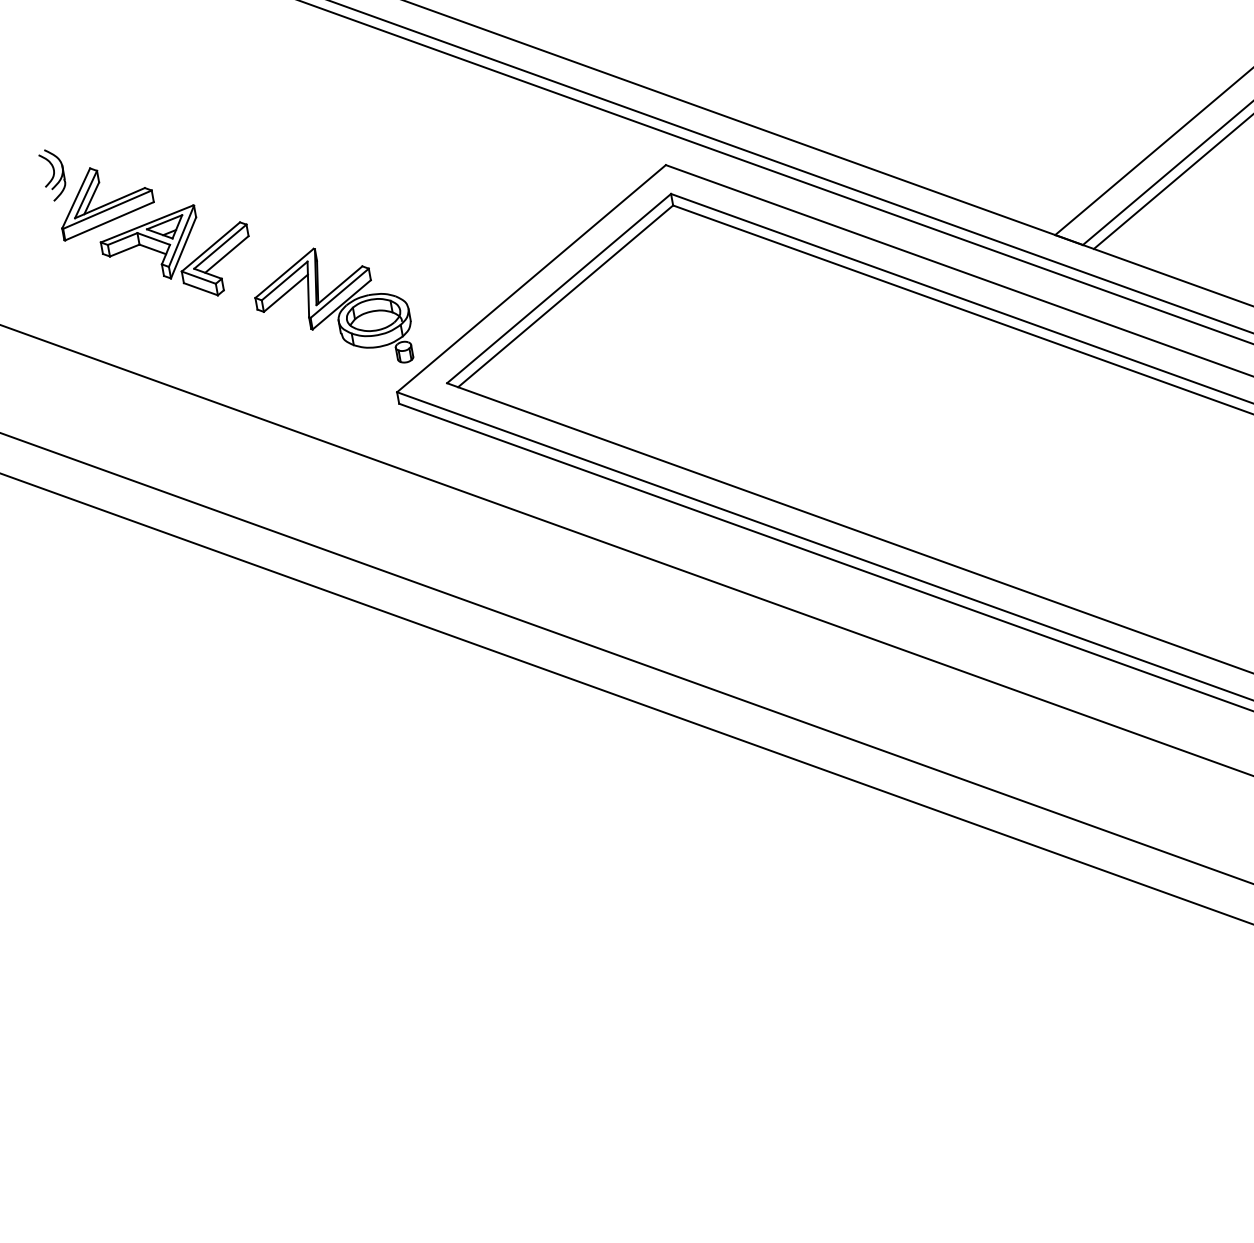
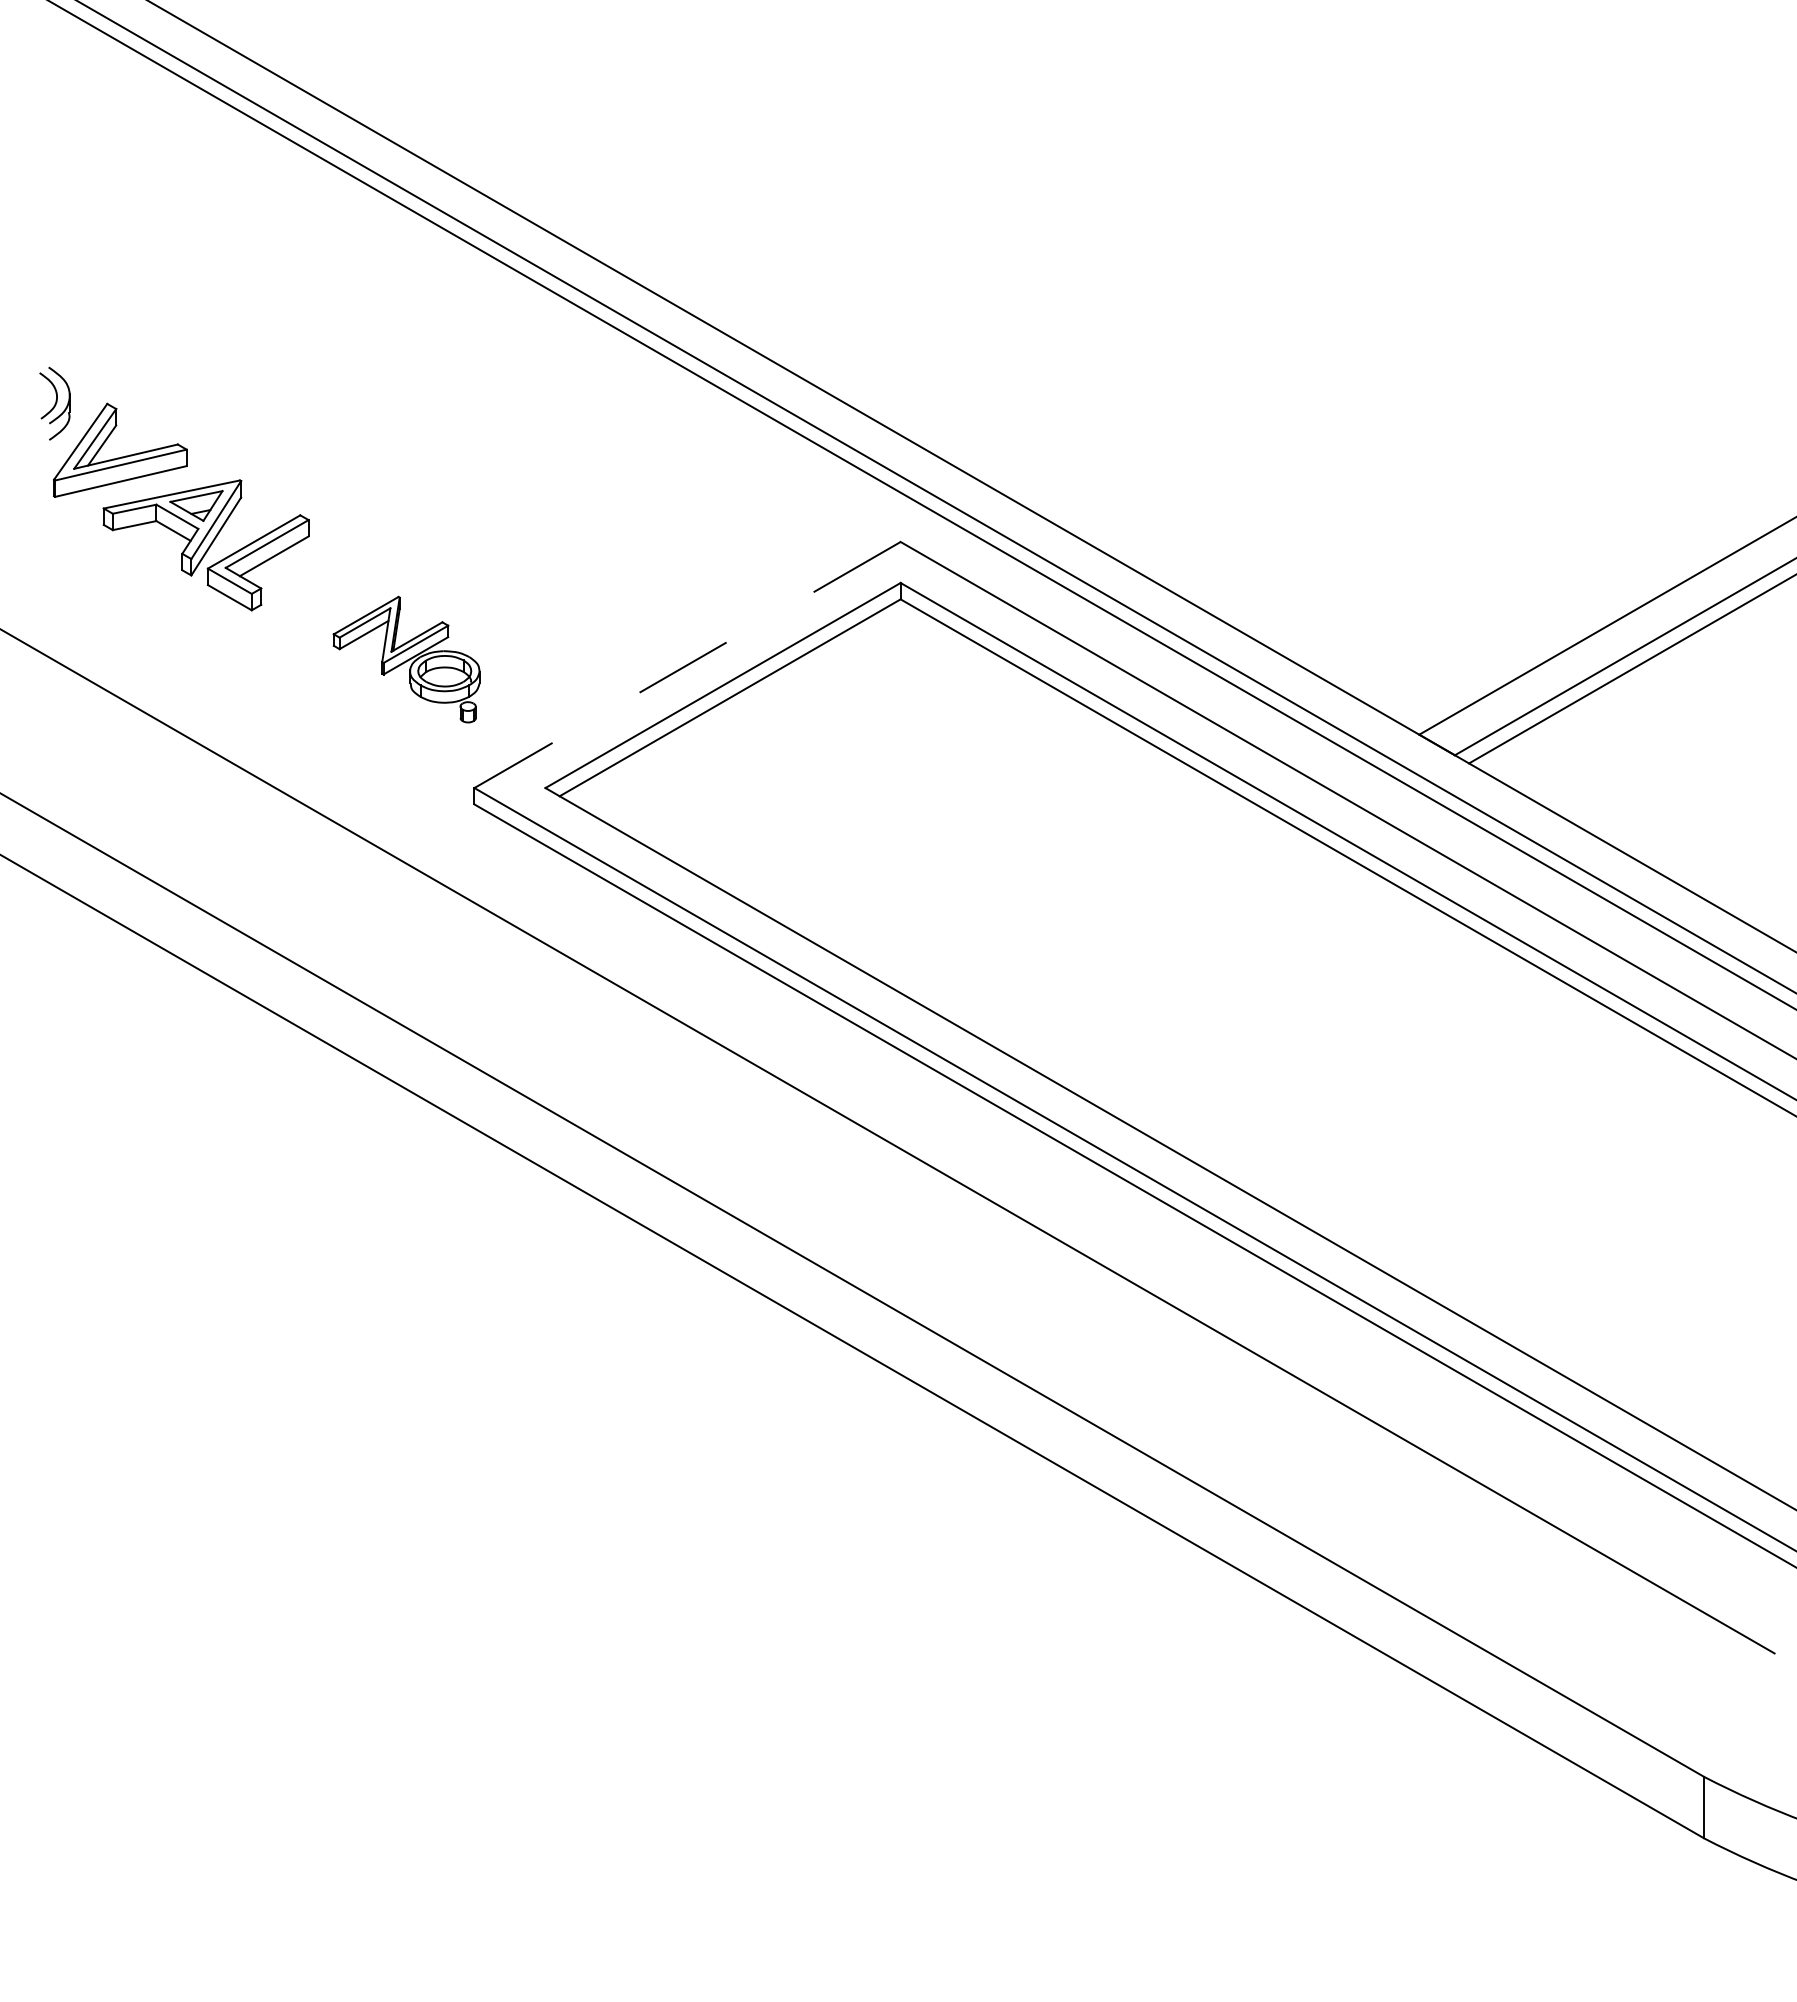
line: (531, 279) -> (687, 665), solid -> dashed
part: (333, 310) -> (406, 659), size x0.7

